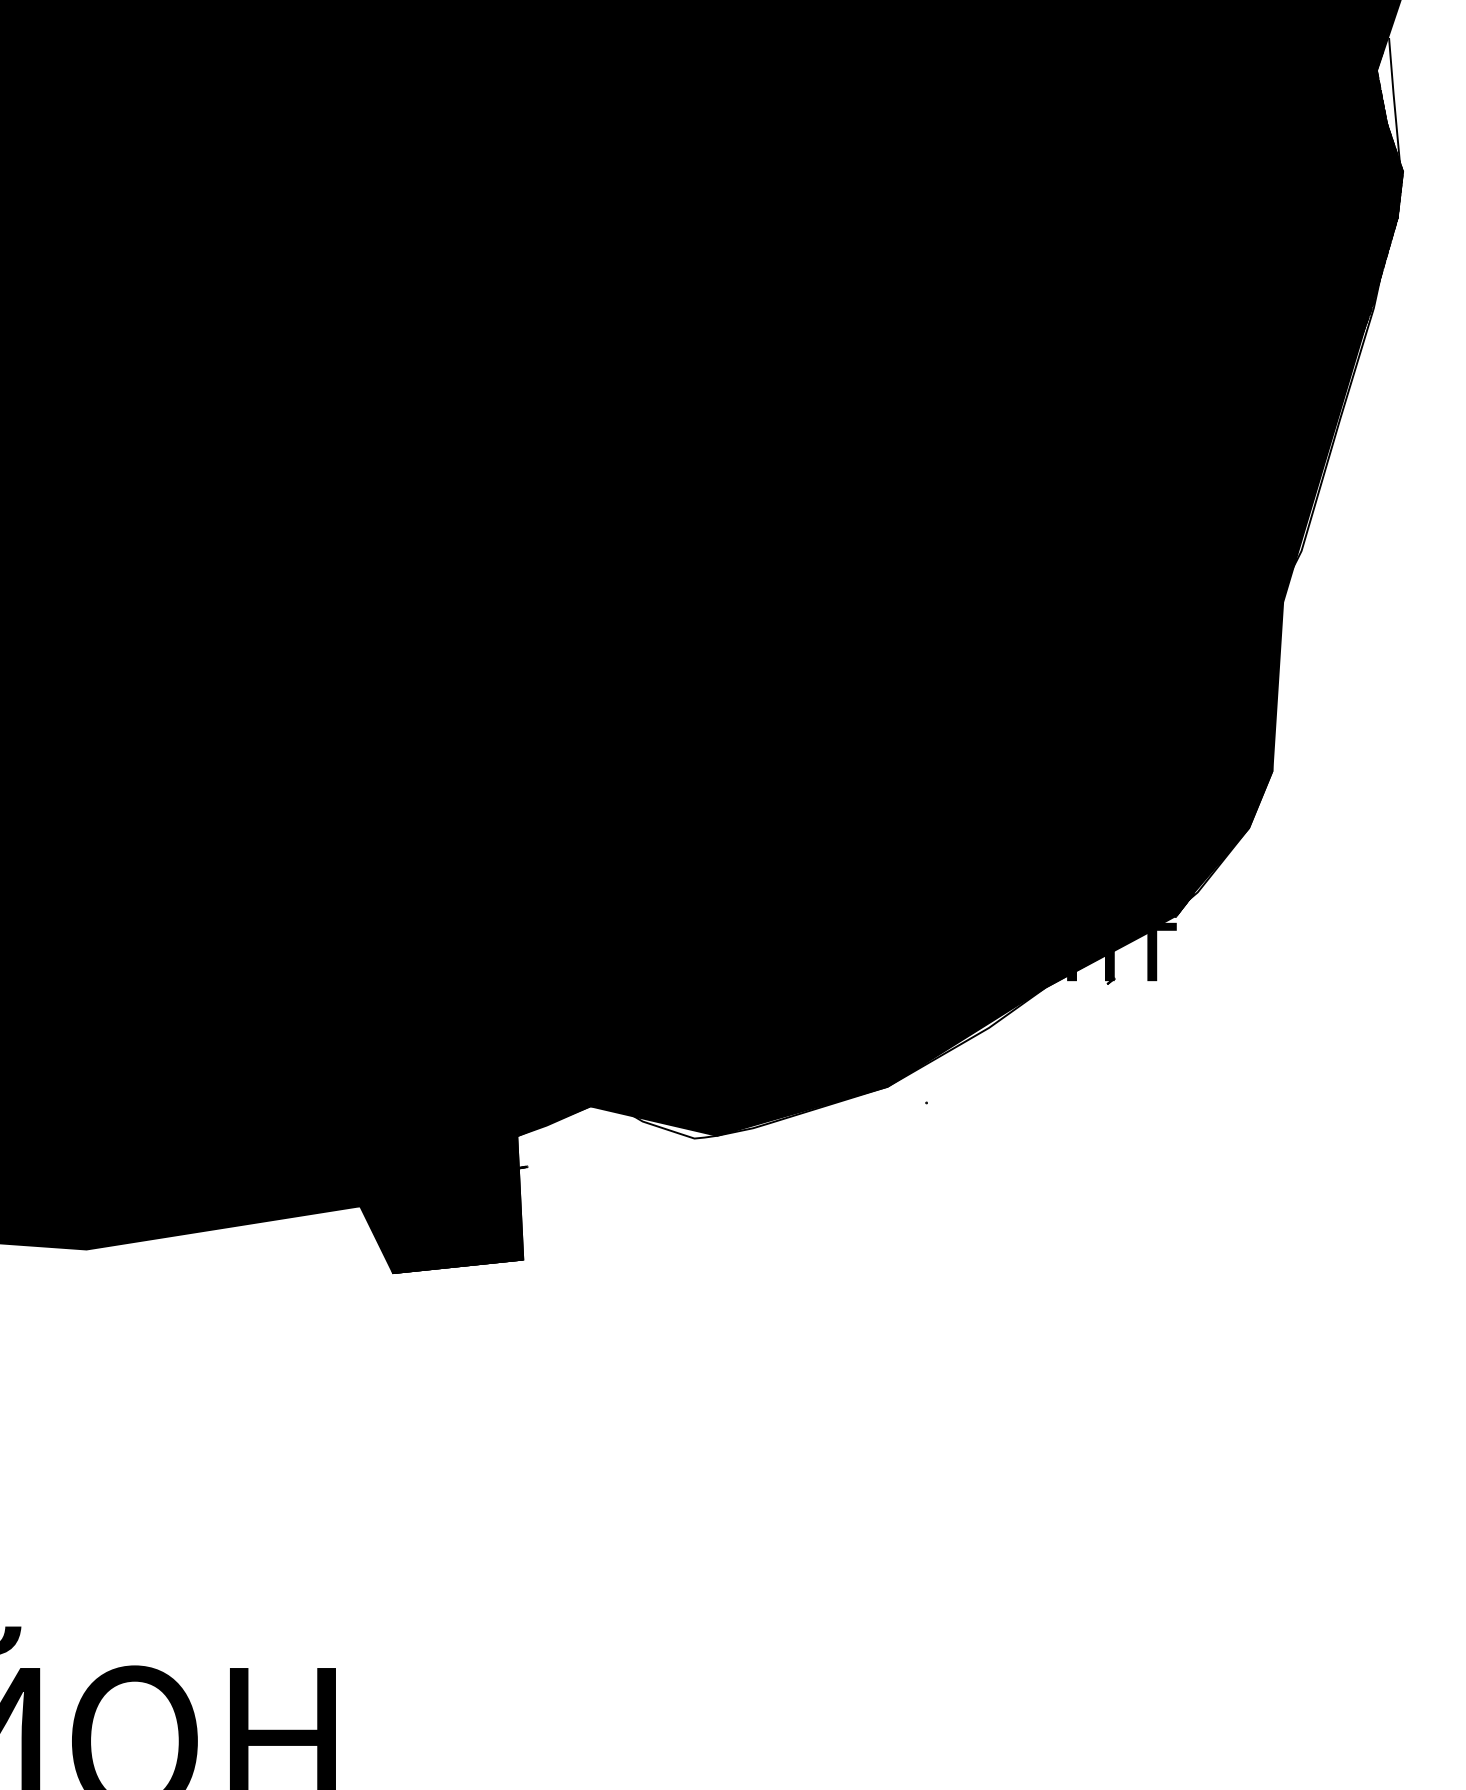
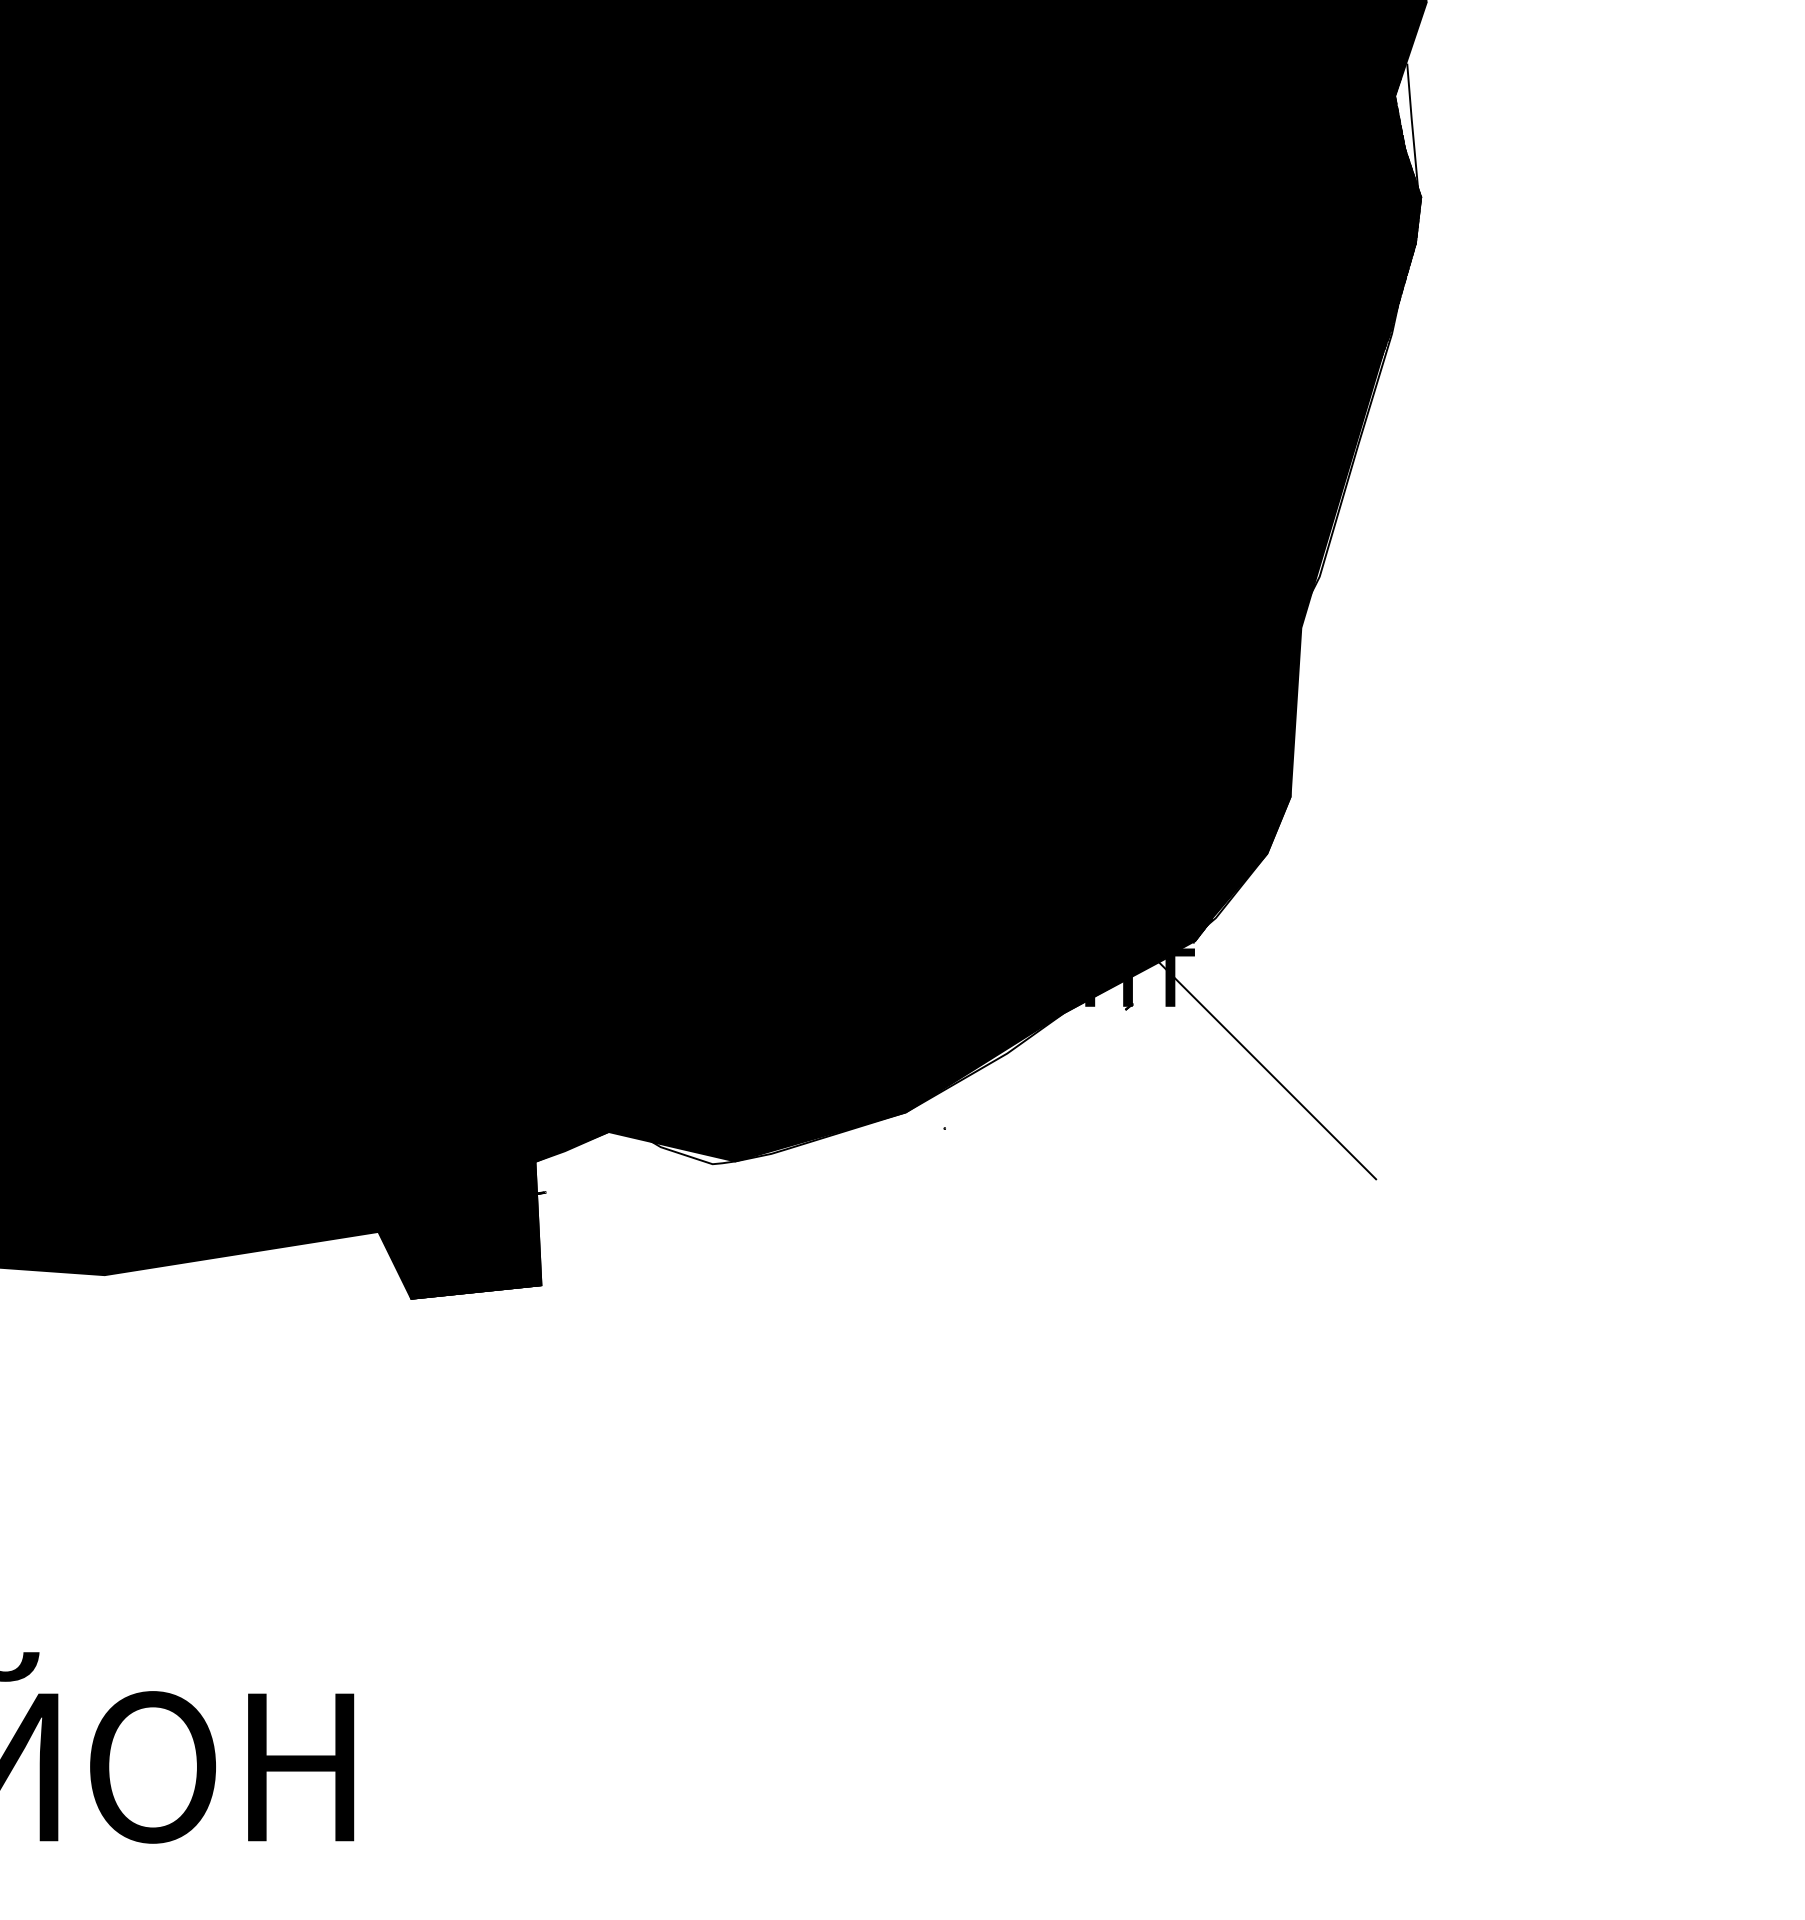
line: (1249, 1044) -> (1267, 1070), added

